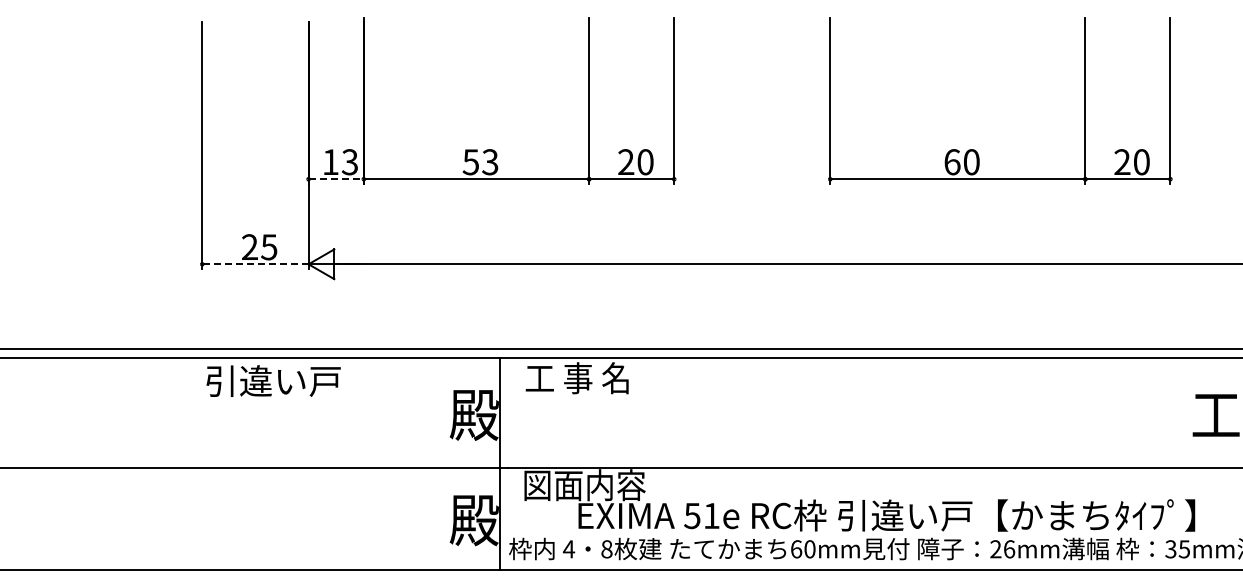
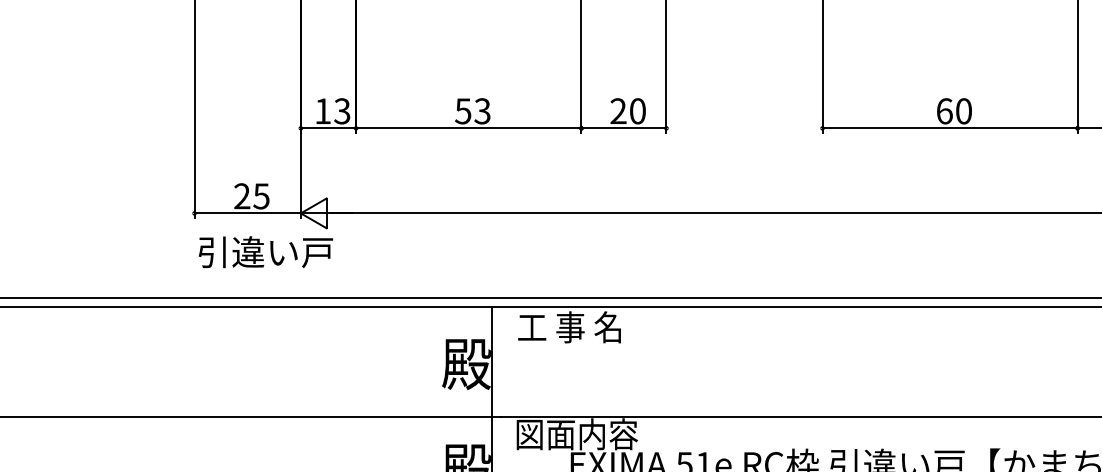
line: (336, 179) -> (328, 128), dashed -> solid
line: (254, 264) -> (246, 213), dashed -> solid
text: (273, 380) -> (265, 251), moved

